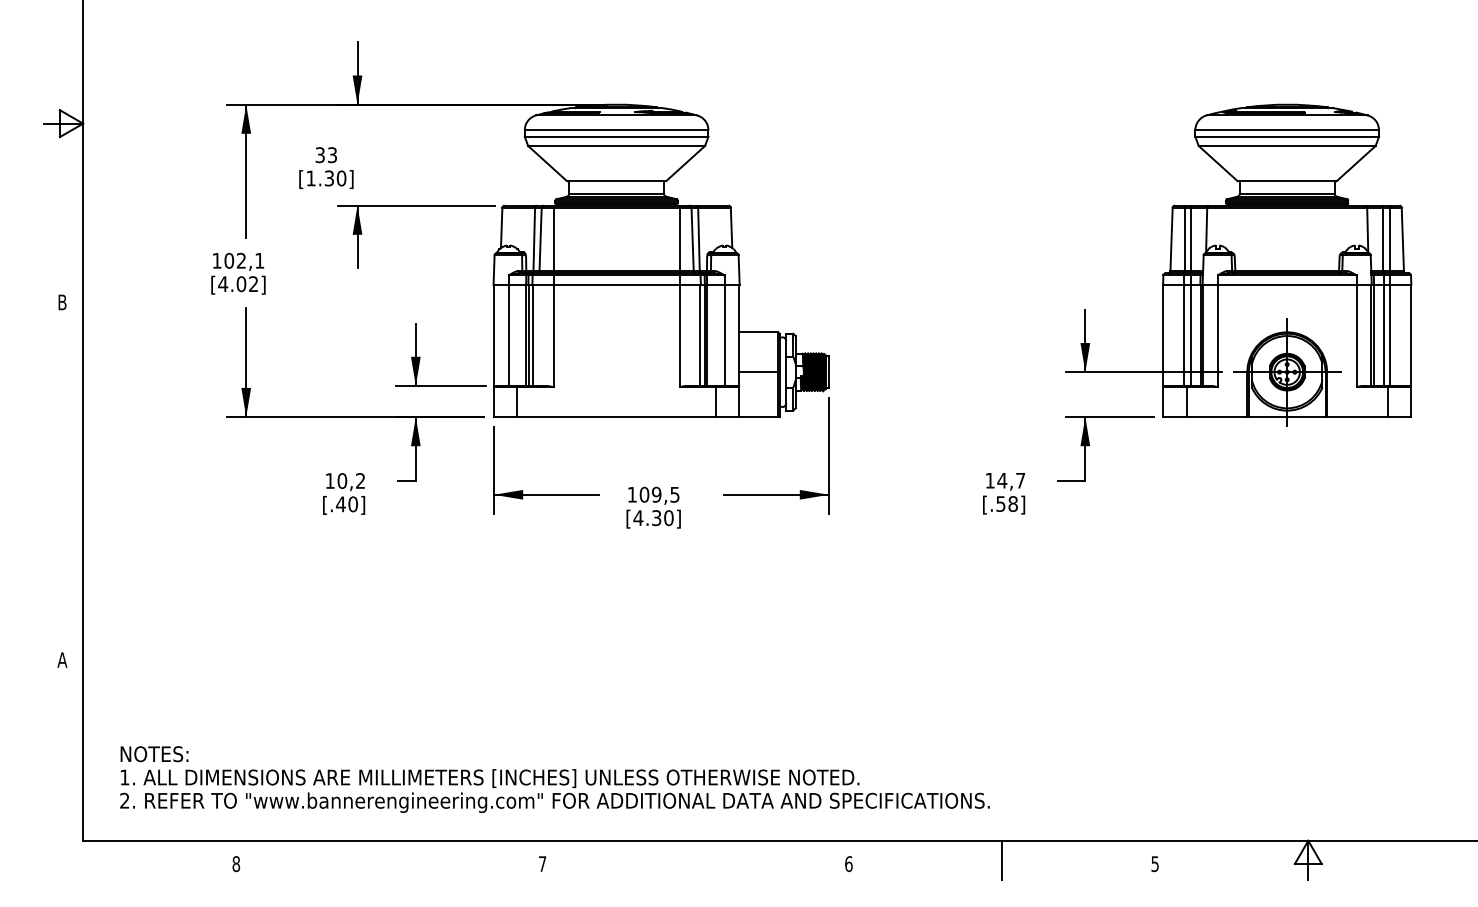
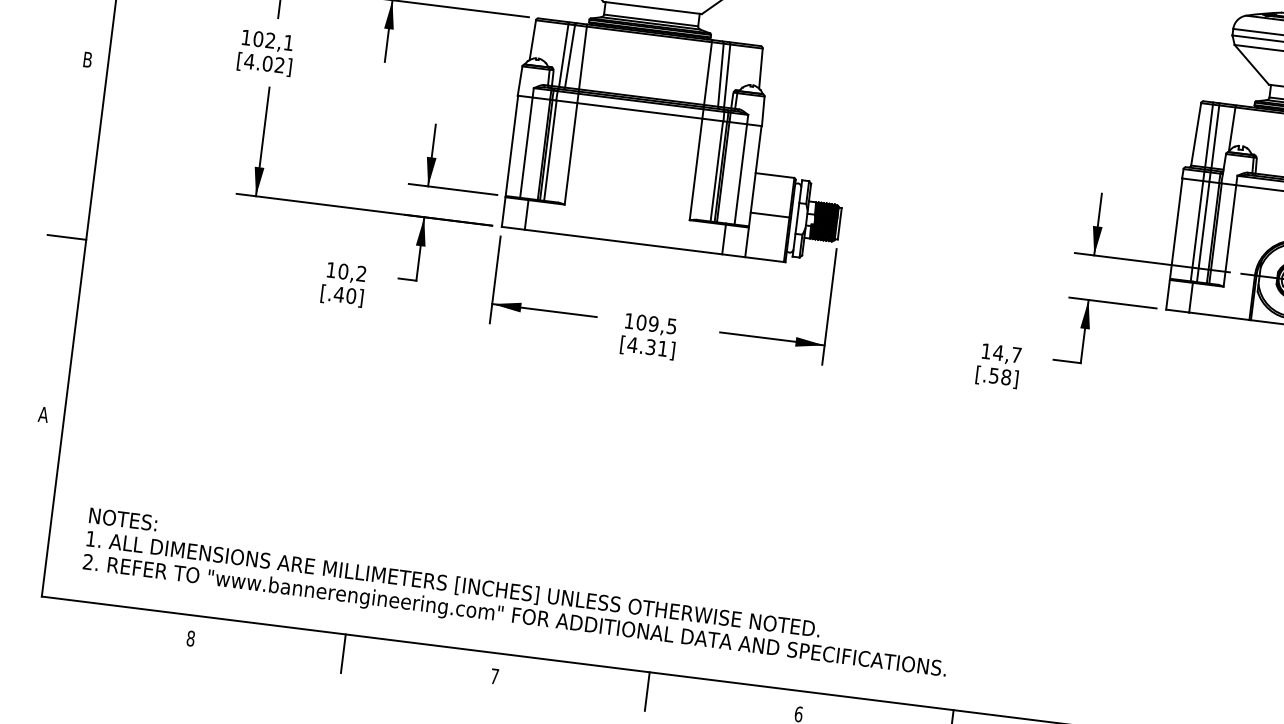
line: (63, 481) -> (66, 237), added
text: (668, 518) -> (662, 349), [4.30] -> [4.31]
line: (389, 859) -> (343, 653), added
line: (695, 859) -> (647, 690), added

